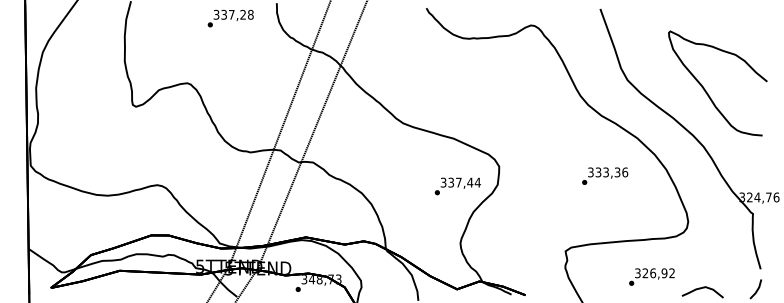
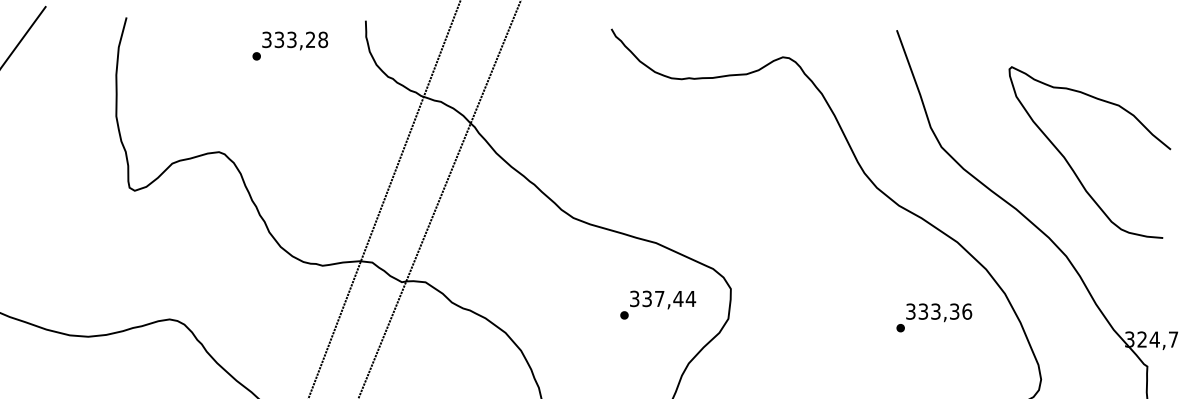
text: (231, 14) -> (291, 39), 337,28 -> 333,28
text: (605, 175) -> (934, 316), moved
text: (457, 186) -> (657, 305), moved

